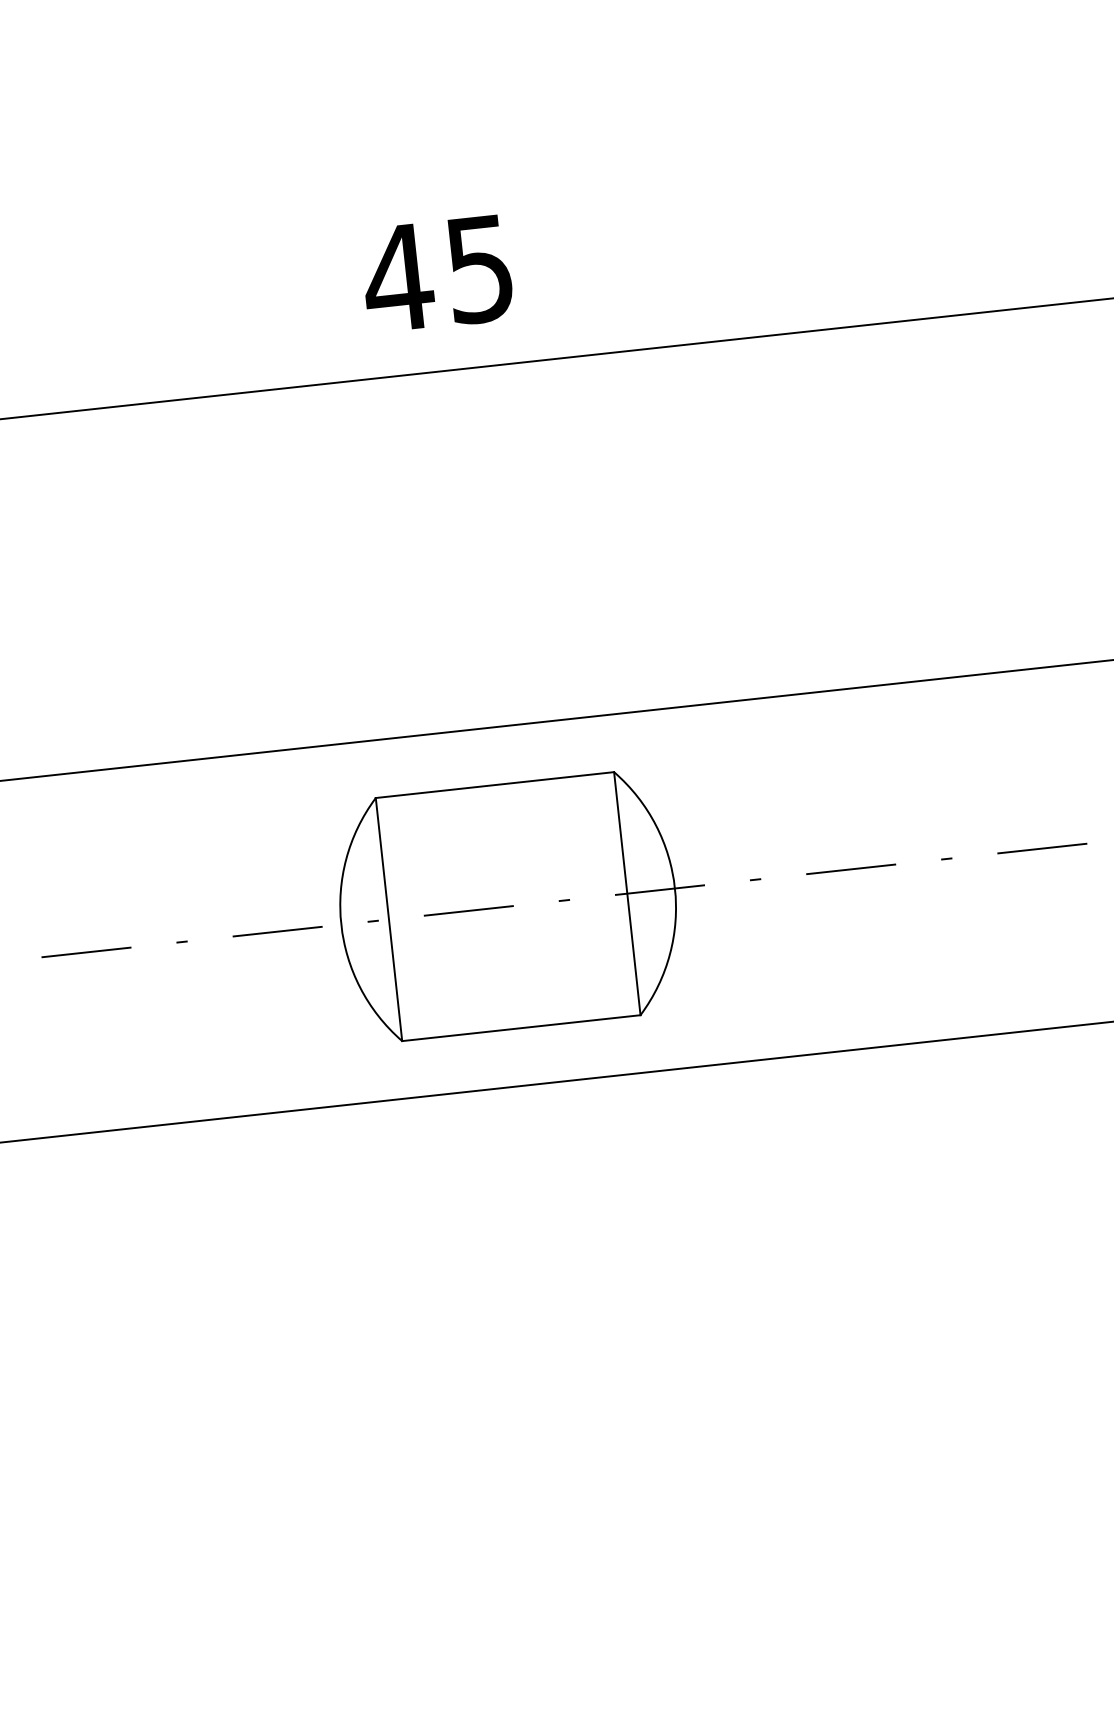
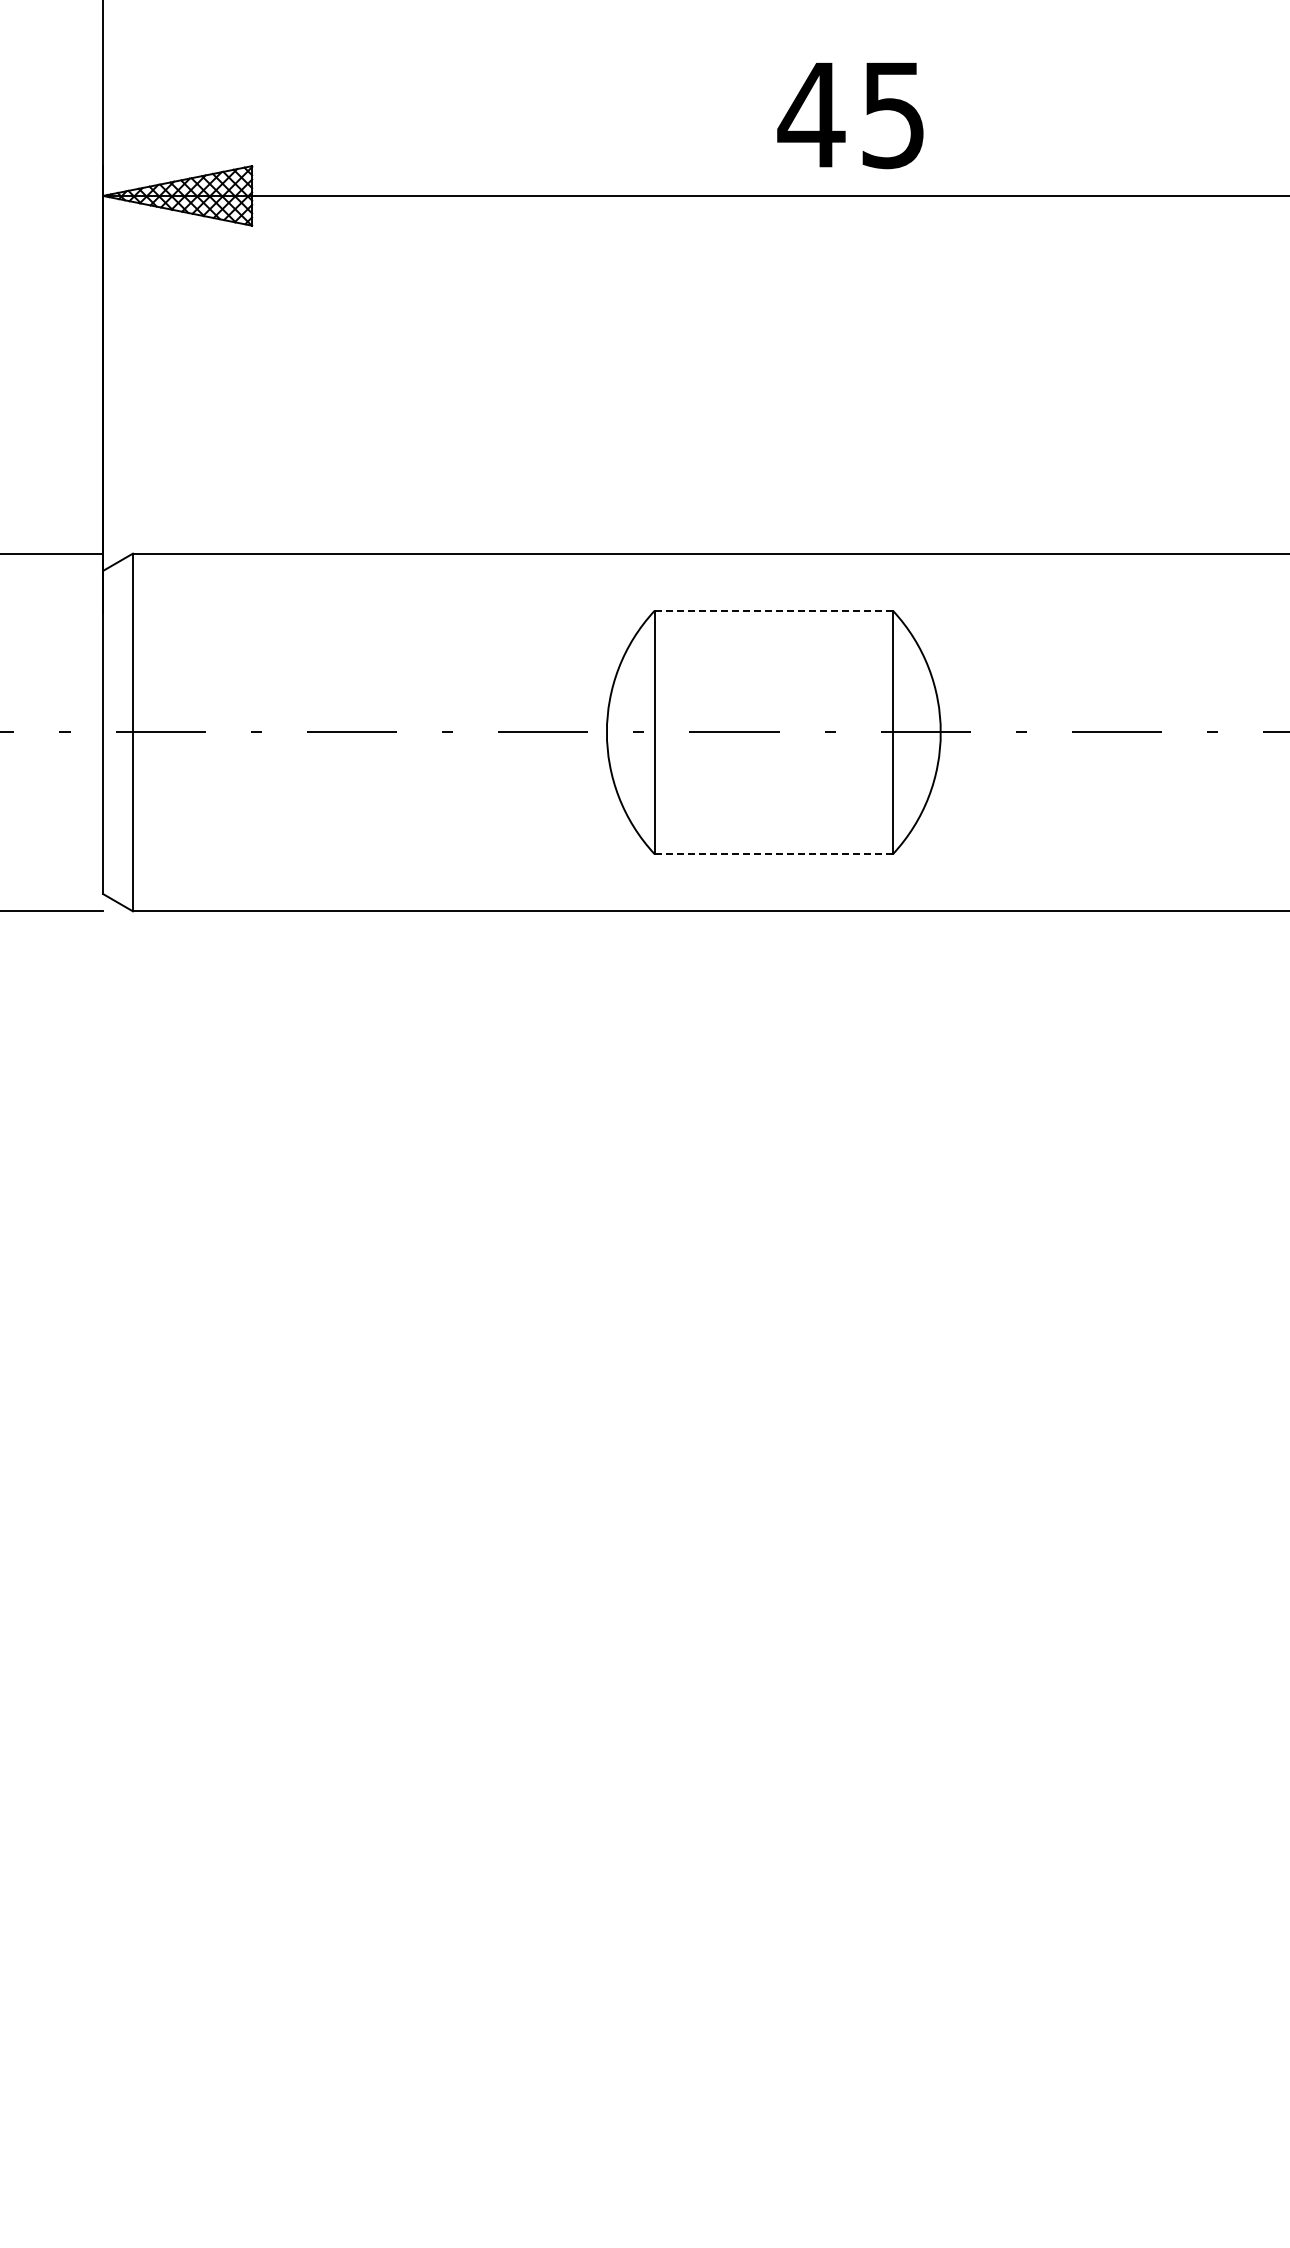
text: (437, 275) -> (850, 116), moved
line: (495, 784) -> (774, 610), solid -> dashed
line: (521, 1028) -> (773, 854), solid -> dashed

